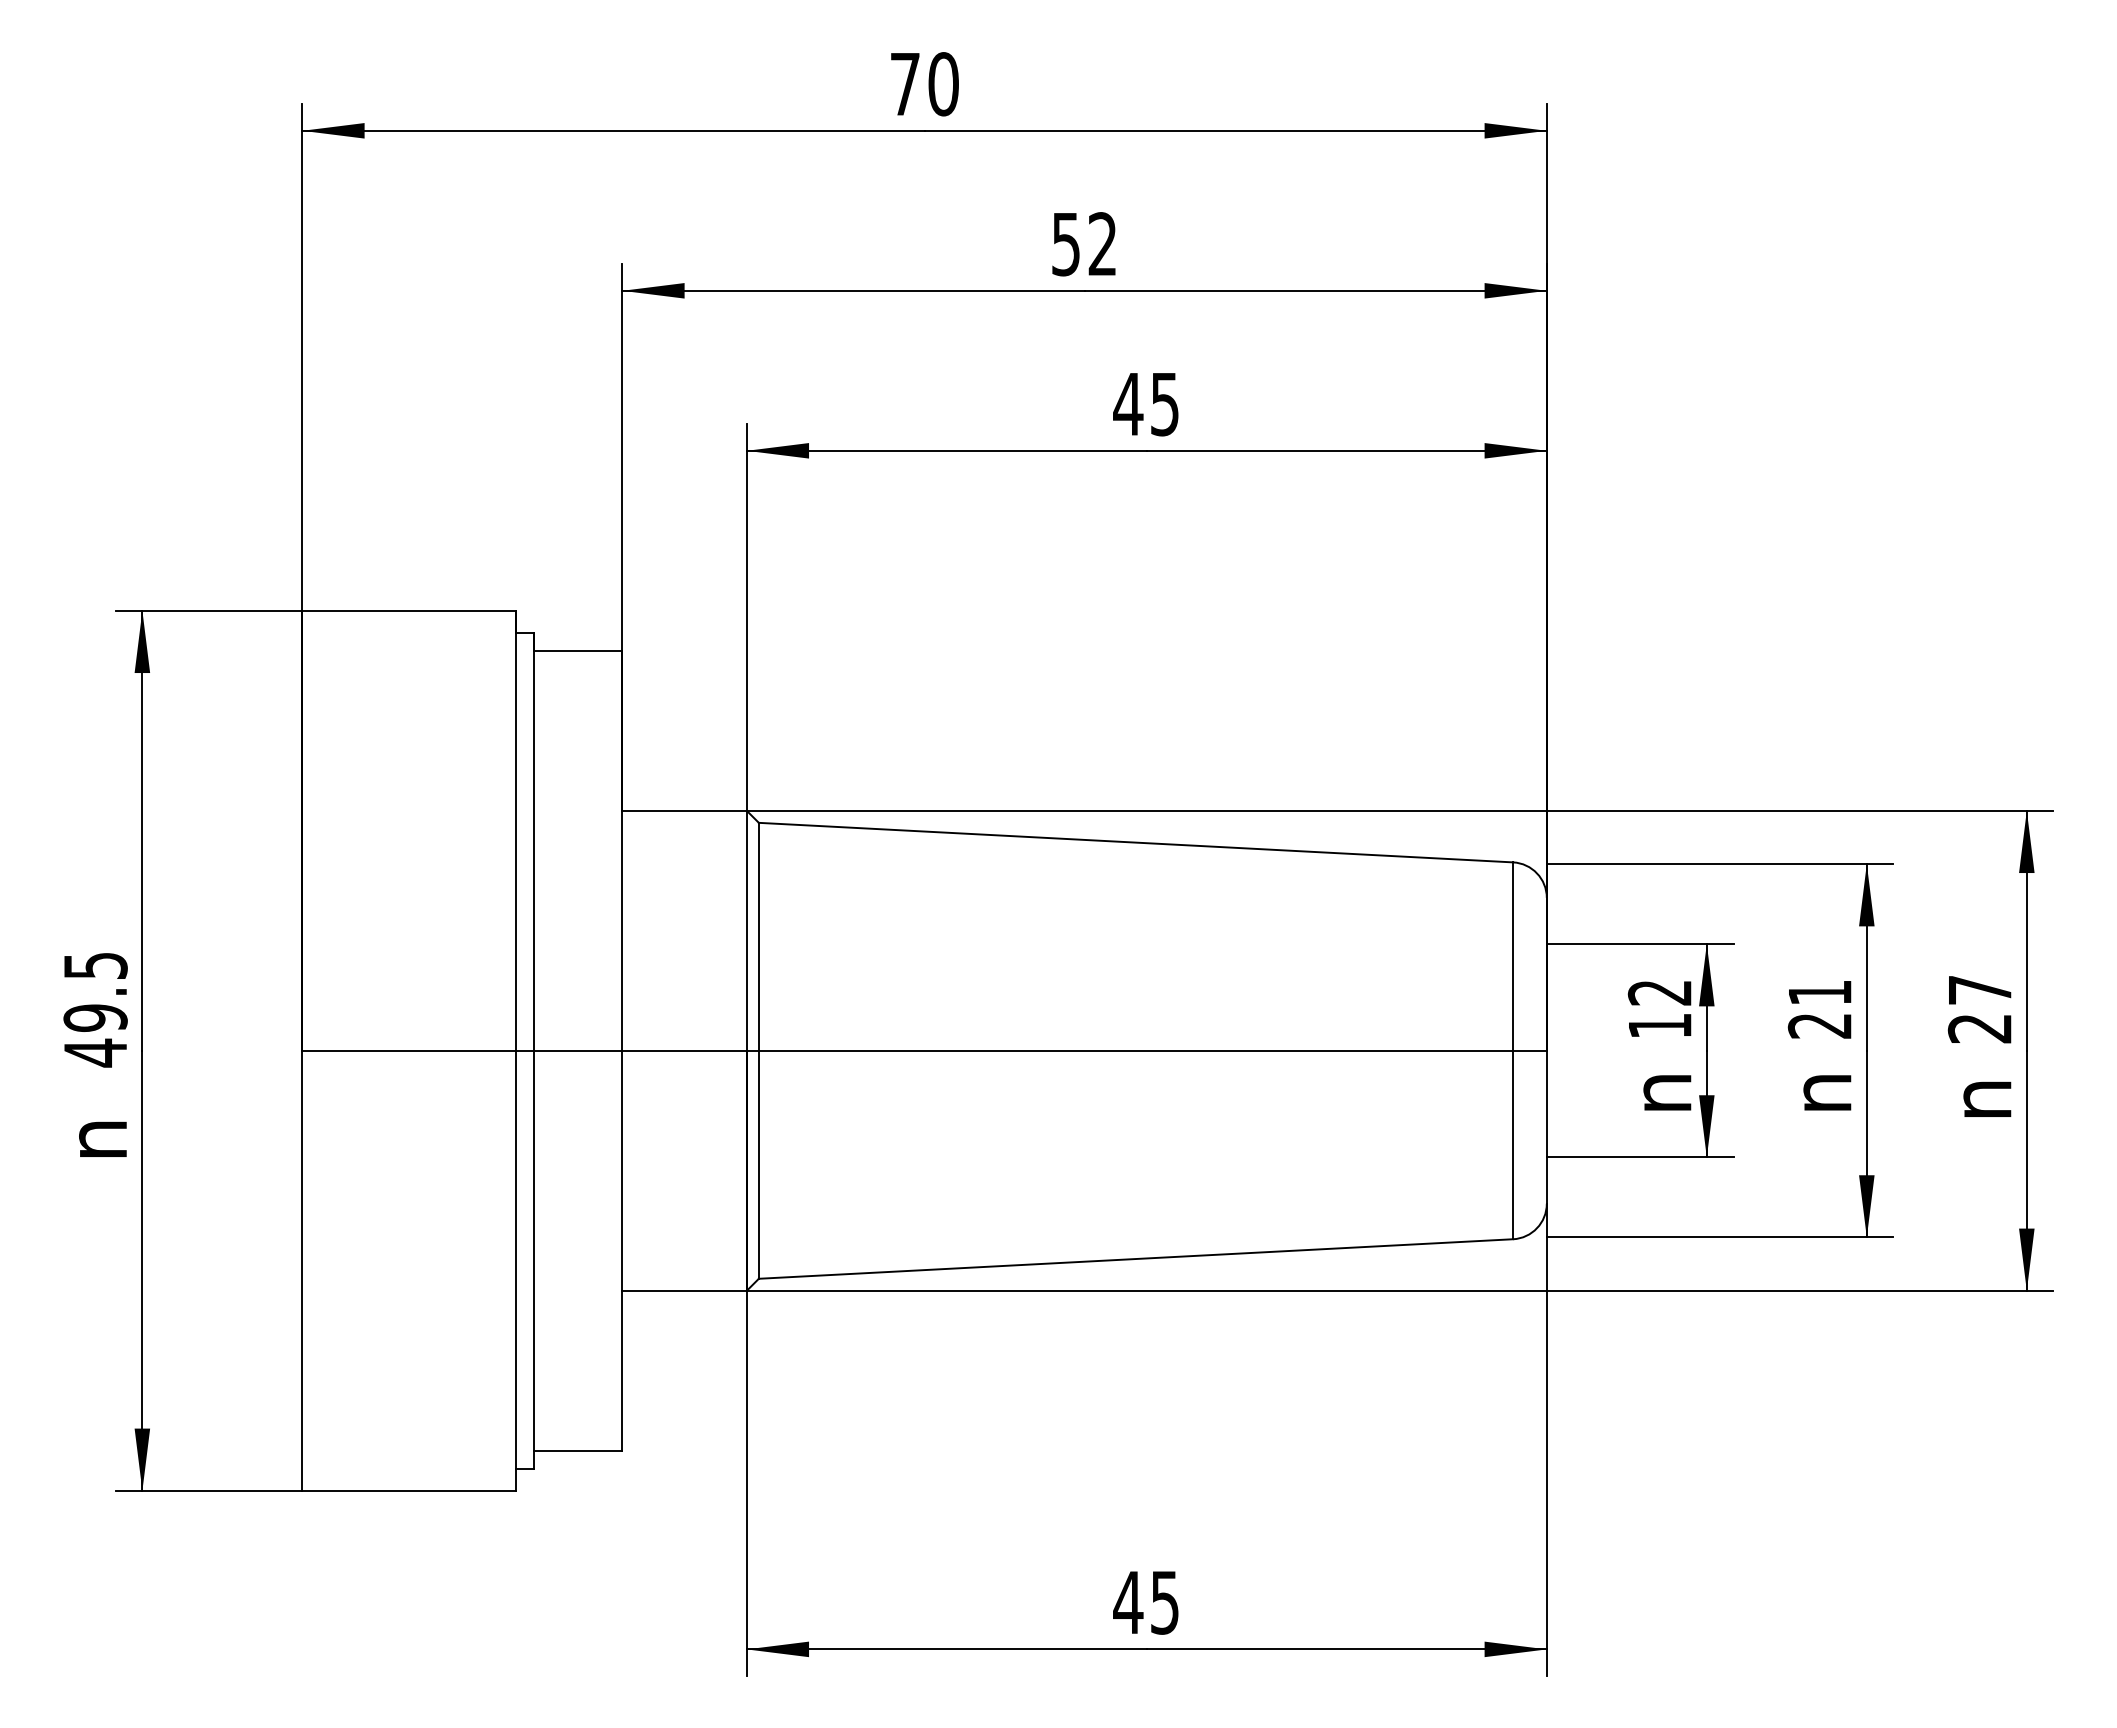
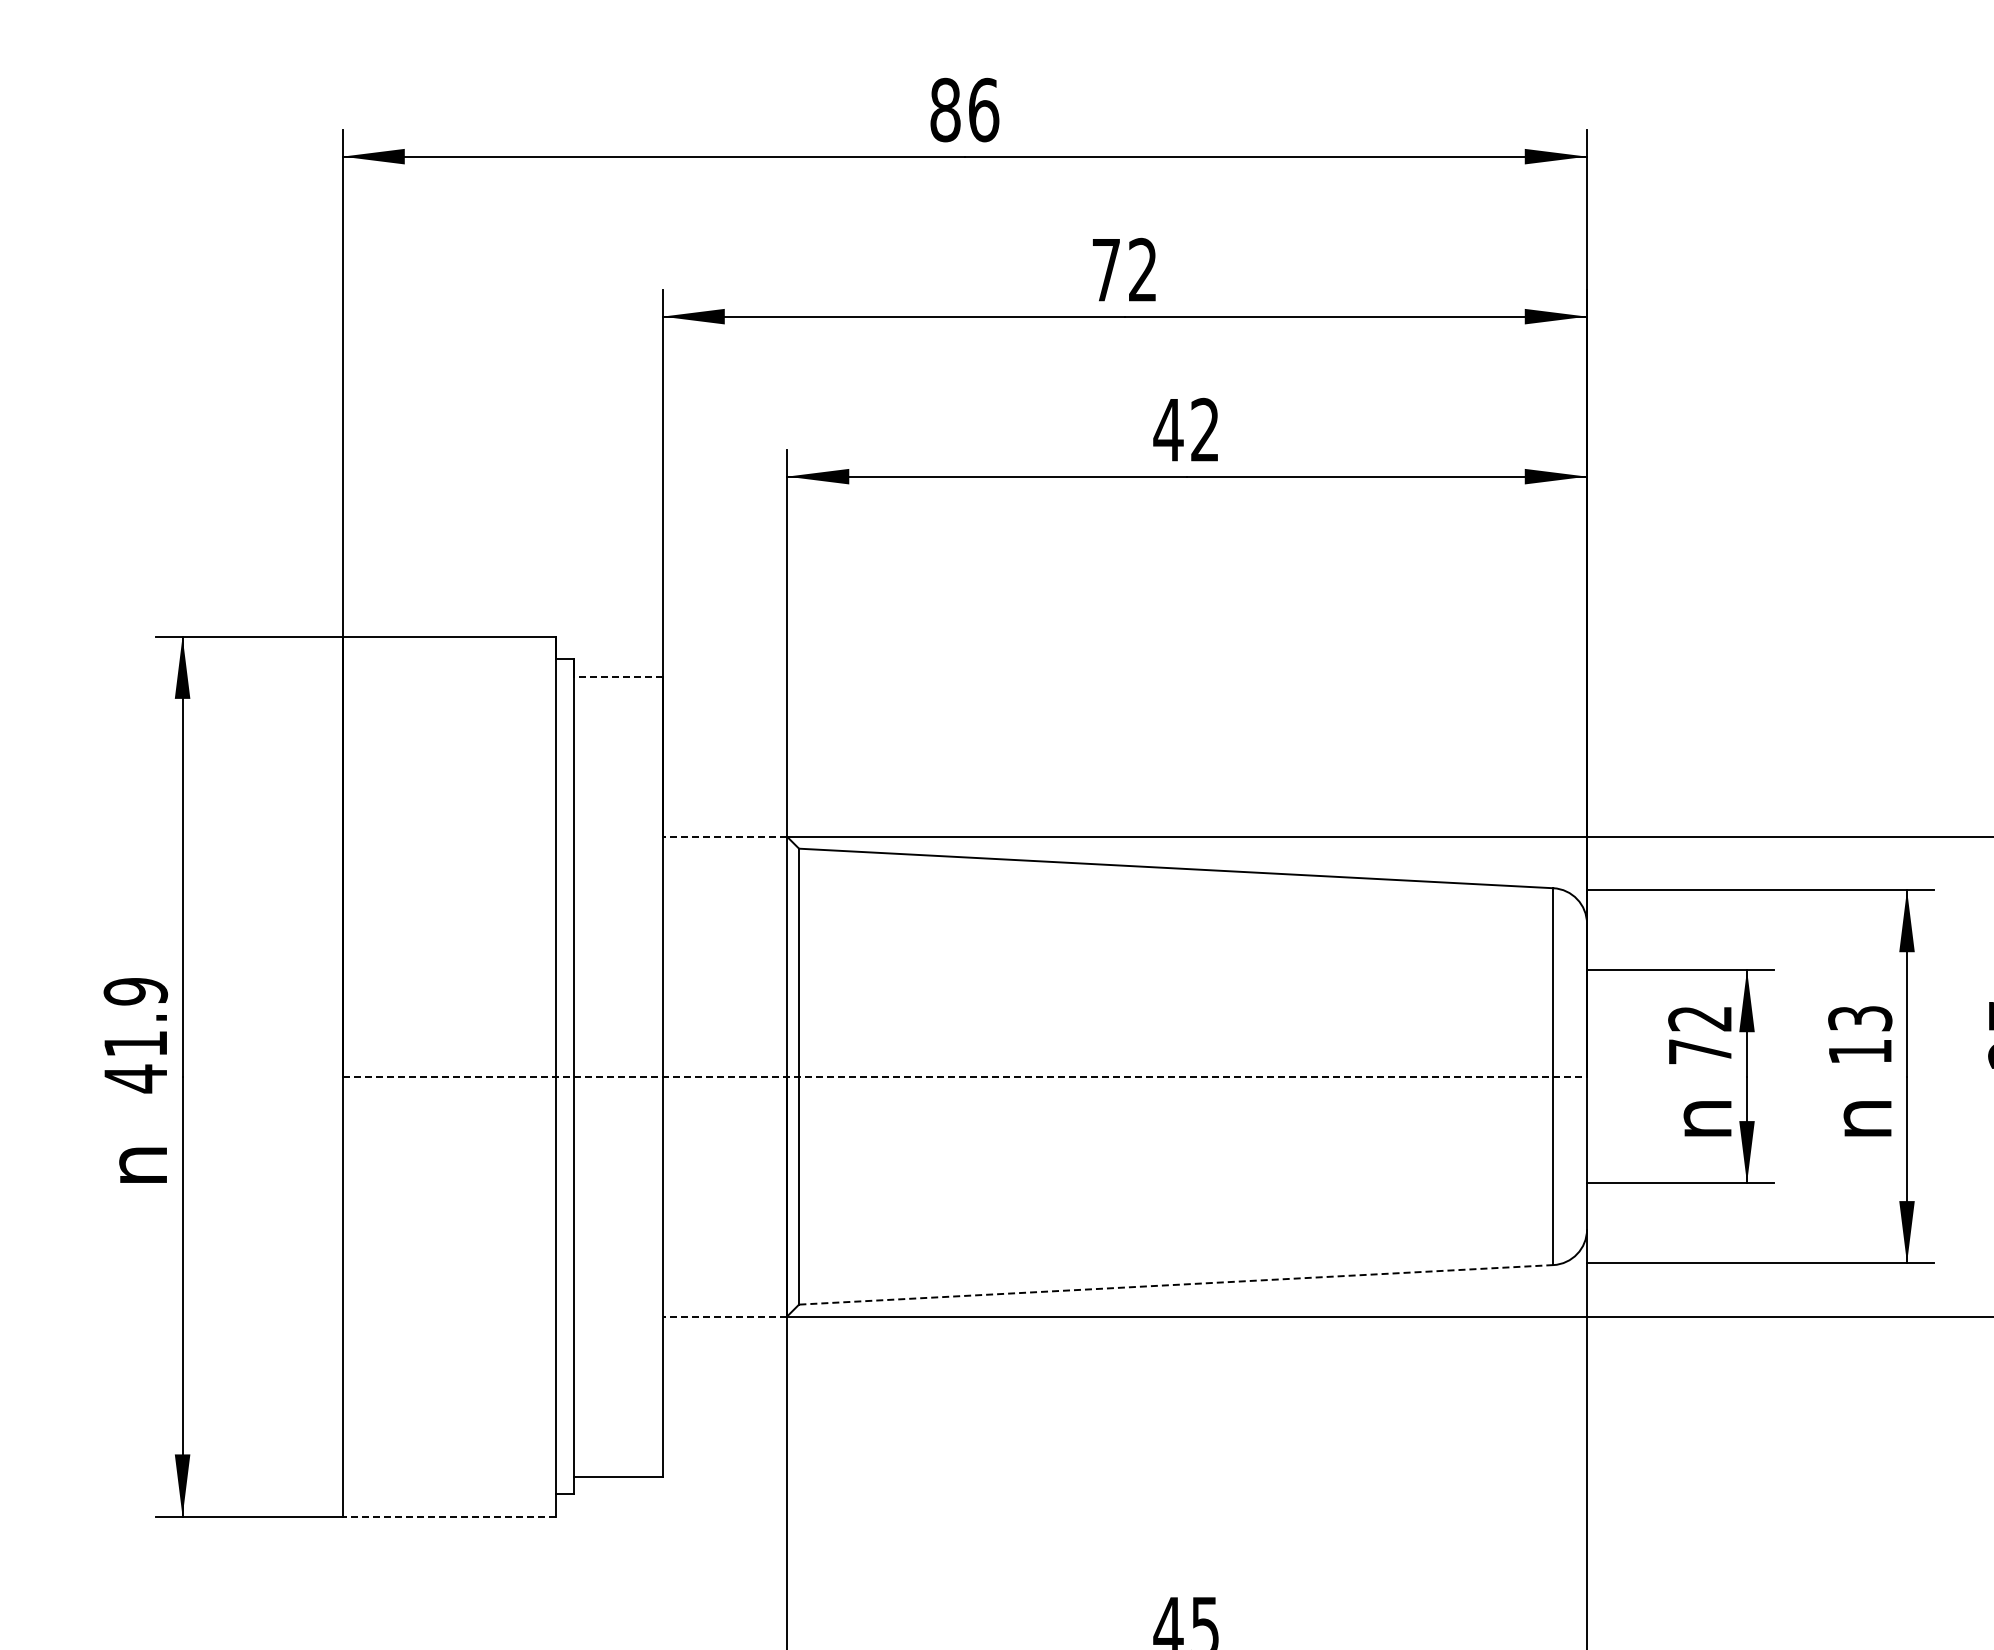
text: (924, 84) -> (964, 110), 70 -> 86
text: (1065, 244) -> (1105, 270), 52 -> 72
text: (1164, 404) -> (1204, 430), 45 -> 42
line: (577, 650) -> (617, 676), solid -> dashed
line: (684, 810) -> (724, 836), solid -> dashed
text: (95, 991) -> (135, 1017), 49.5 -> 41.9
text: (1819, 1009) -> (1859, 1035), 21 -> 13
text: (1660, 1025) -> (1700, 1051), 12 -> 72
line: (925, 1050) -> (965, 1076), solid -> dashed
line: (1136, 1259) -> (1176, 1285), solid -> dashed
line: (684, 1290) -> (724, 1316), solid -> dashed
line: (409, 1490) -> (449, 1516), solid -> dashed

